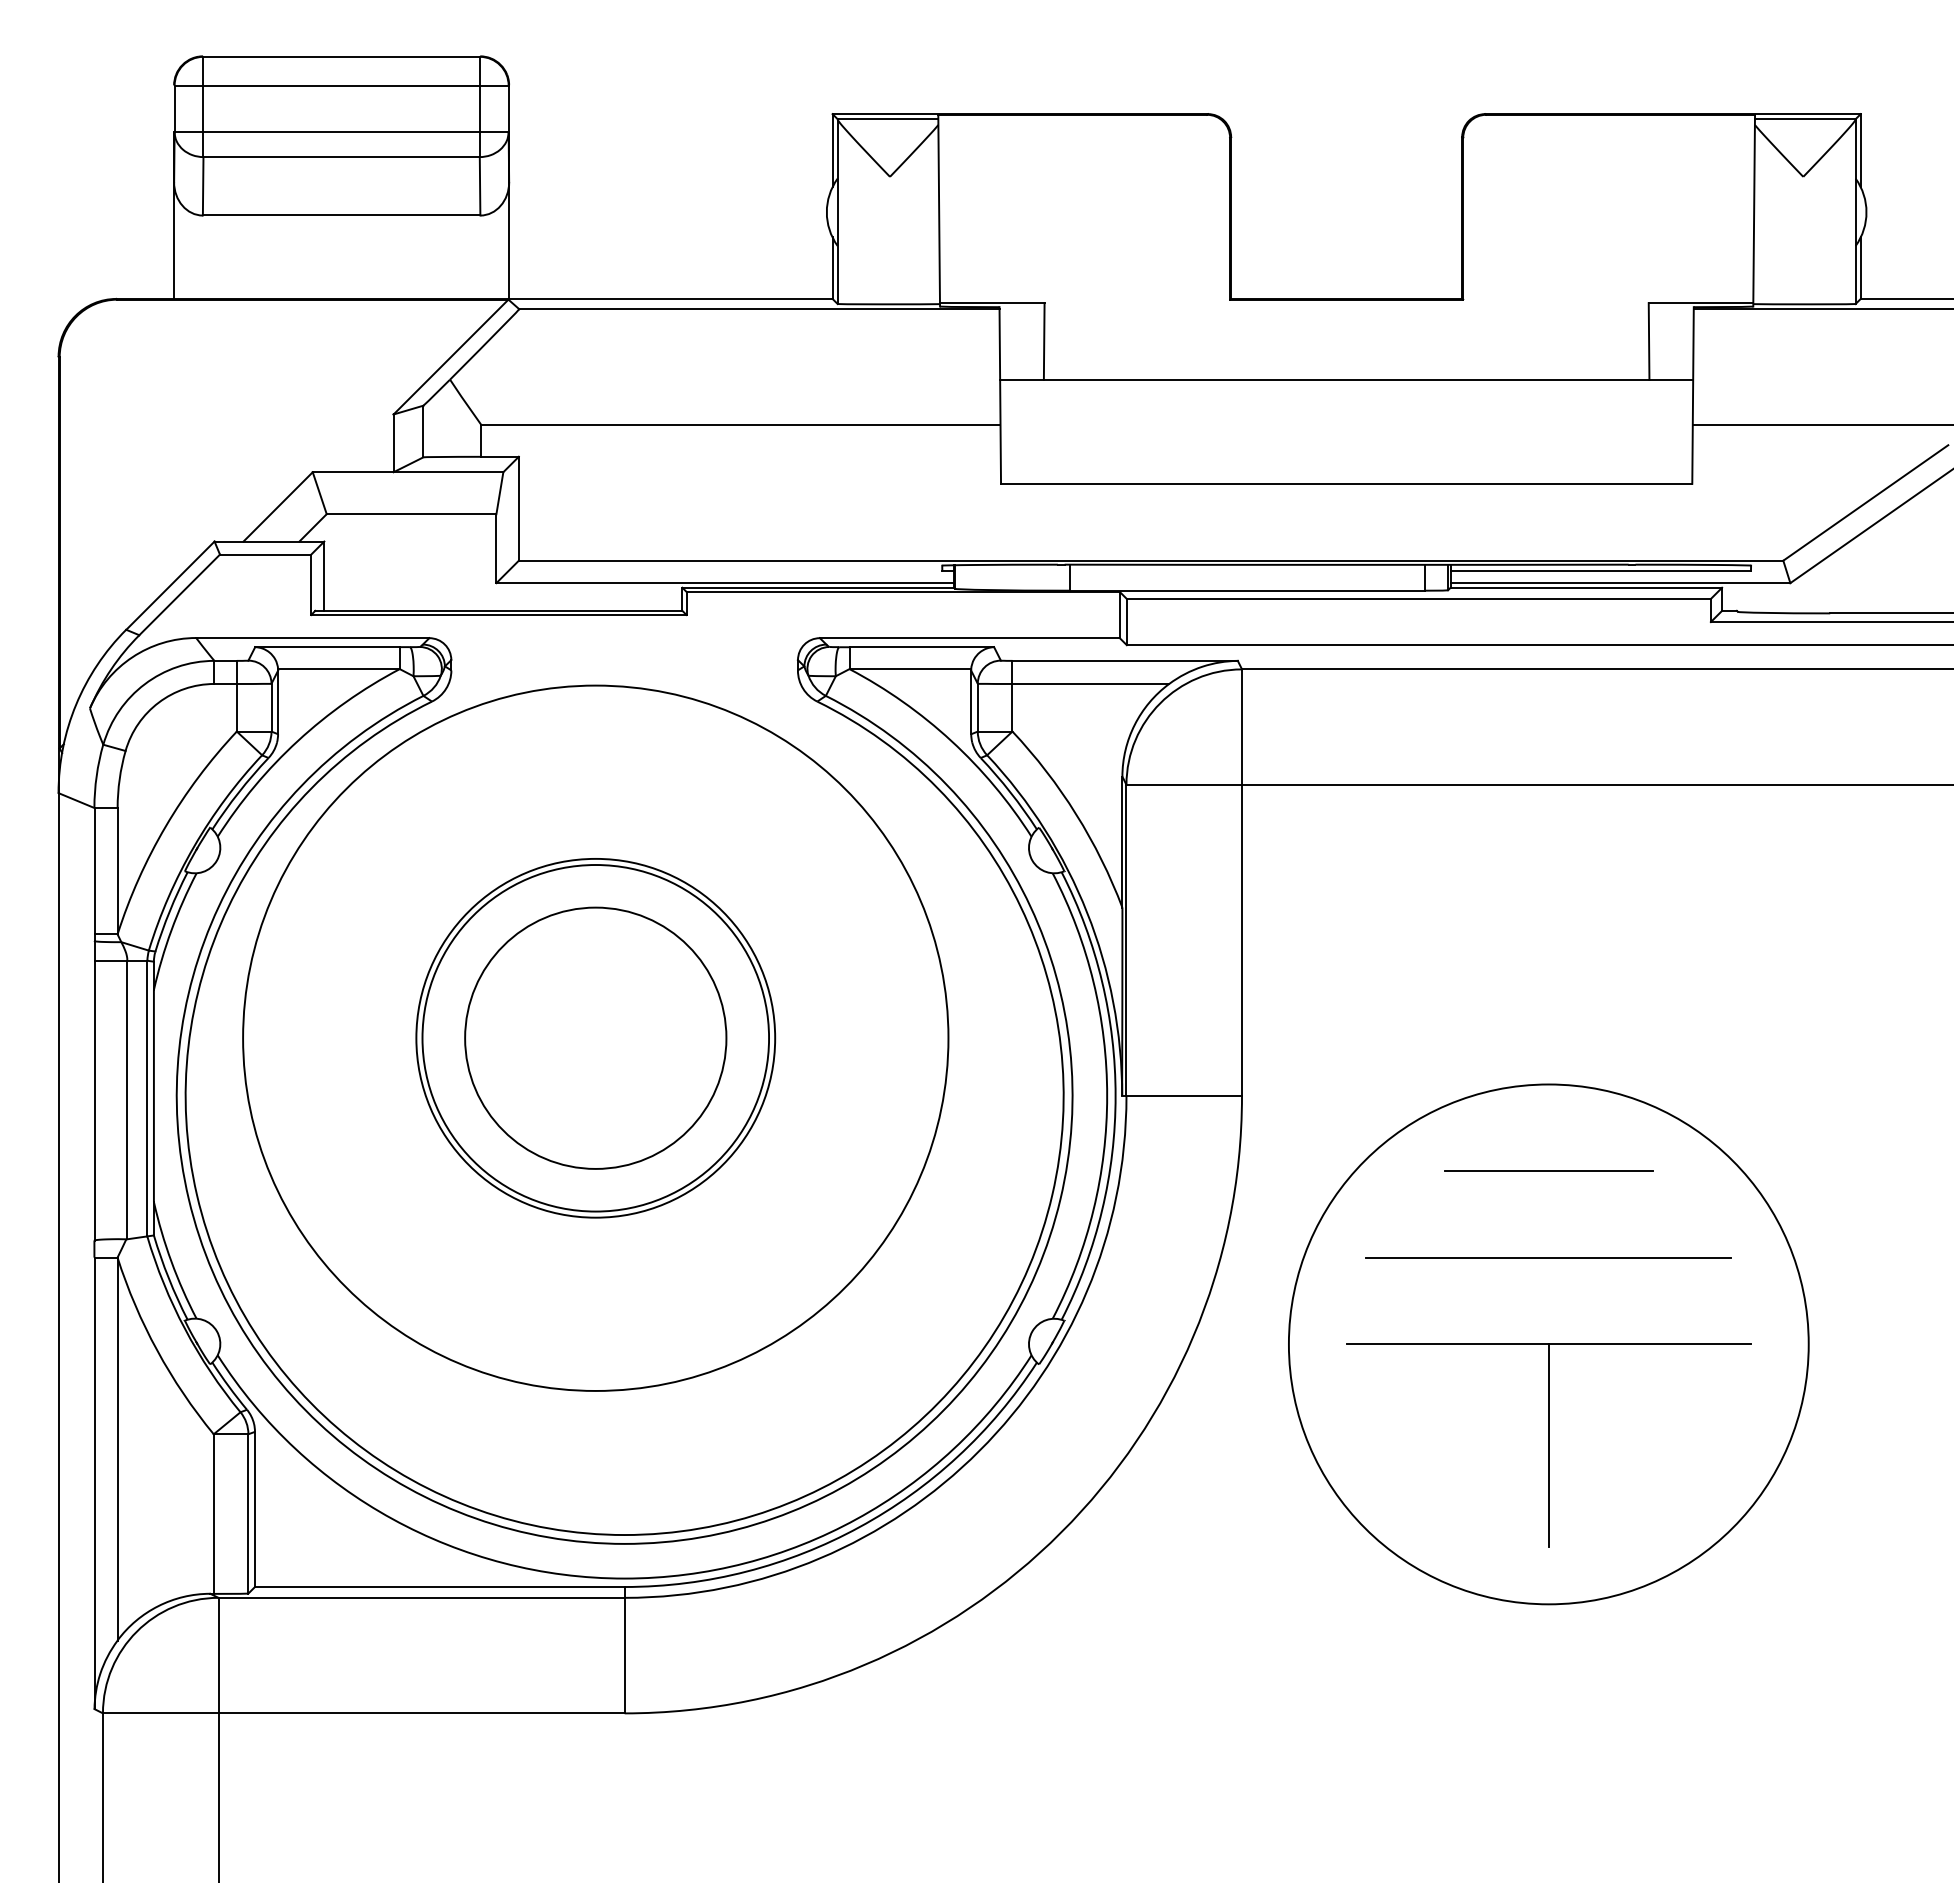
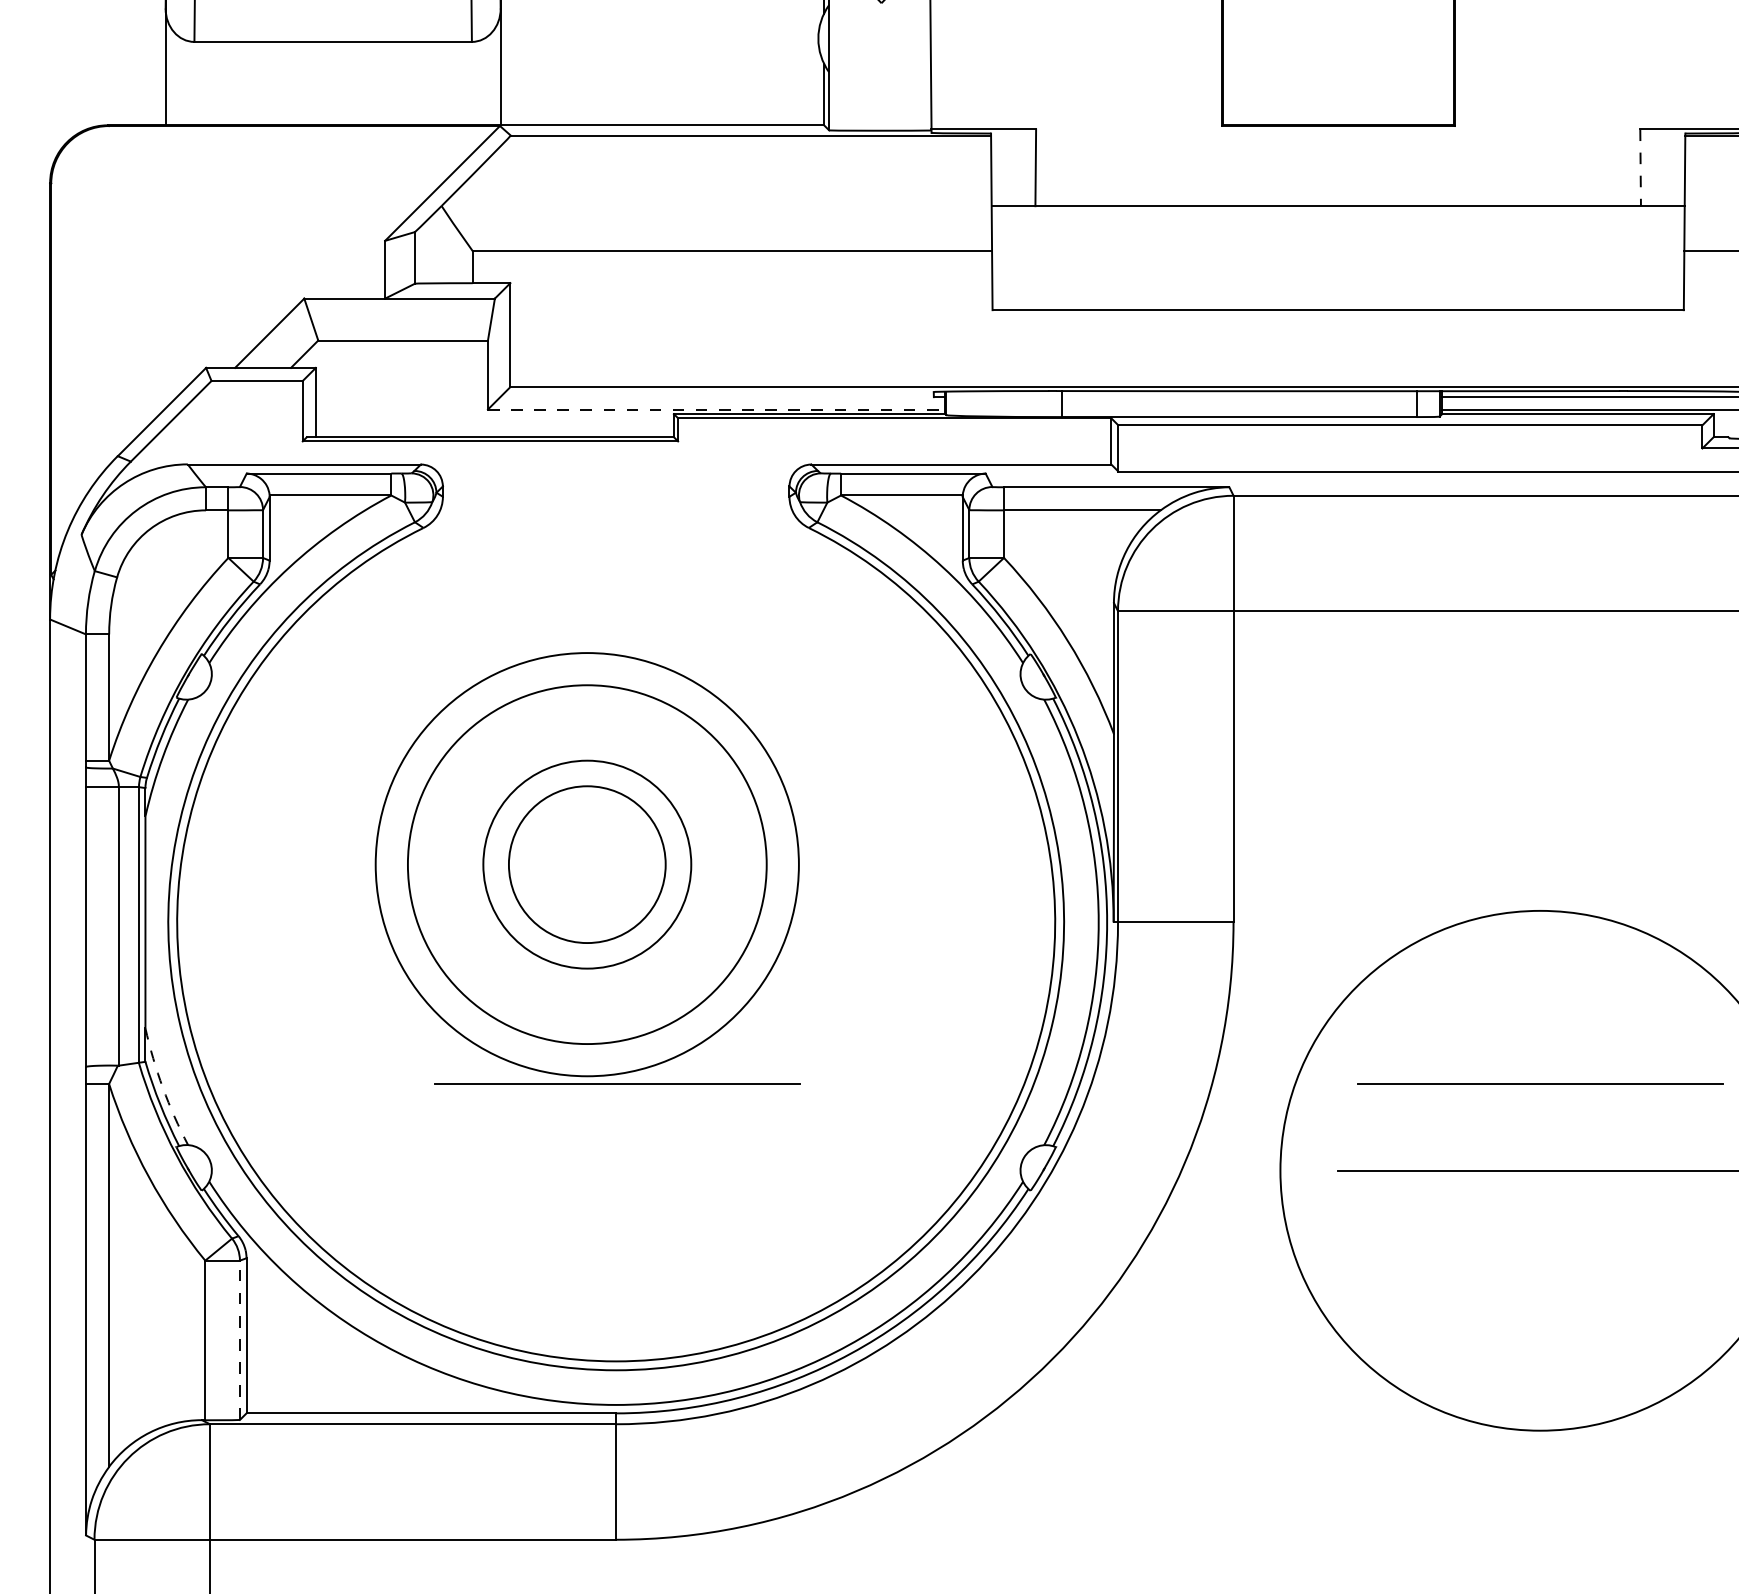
line: (1649, 341) -> (1641, 167), solid -> dashed
line: (725, 583) -> (717, 409), solid -> dashed
circle: (595, 1037) -> (587, 863), size x0.6
circle: (595, 1037) -> (587, 863), size x0.6
circle: (595, 1038) -> (587, 864), size x0.6
line: (1548, 1171) -> (1540, 997), removed
line: (625, 1257) -> (617, 1083), added
arc: (171, 1261) -> (163, 1087), solid -> dashed
line: (1548, 1445) -> (1540, 1271), removed
line: (248, 1513) -> (240, 1339), solid -> dashed

